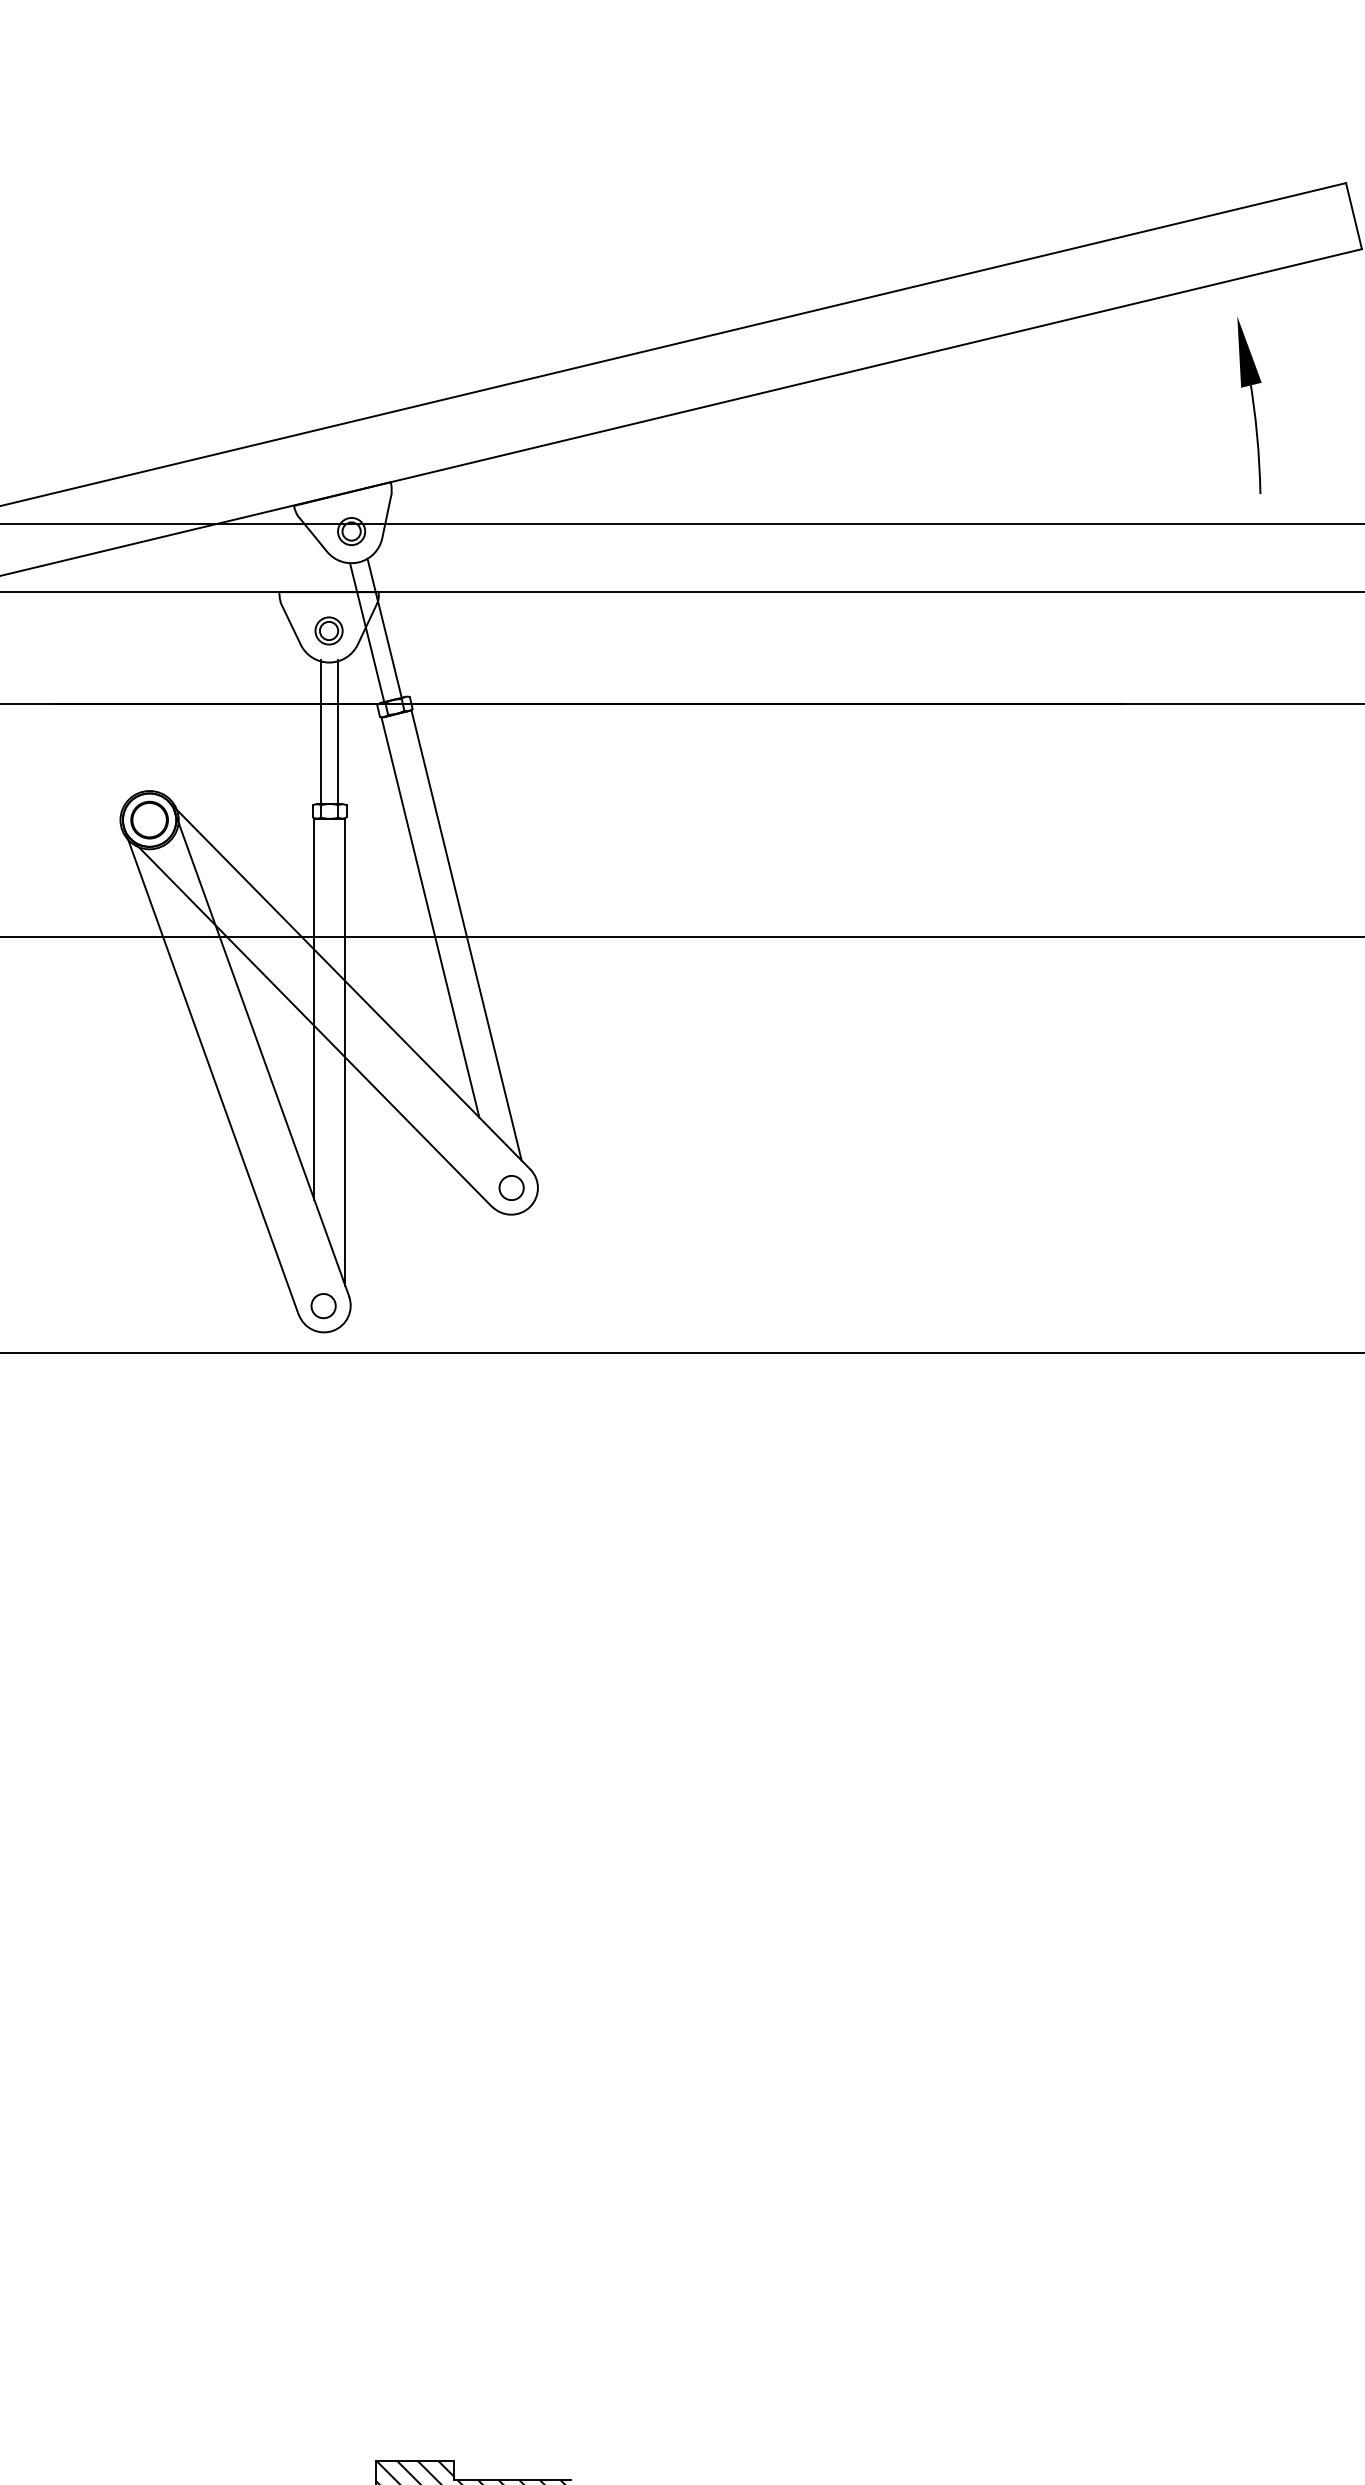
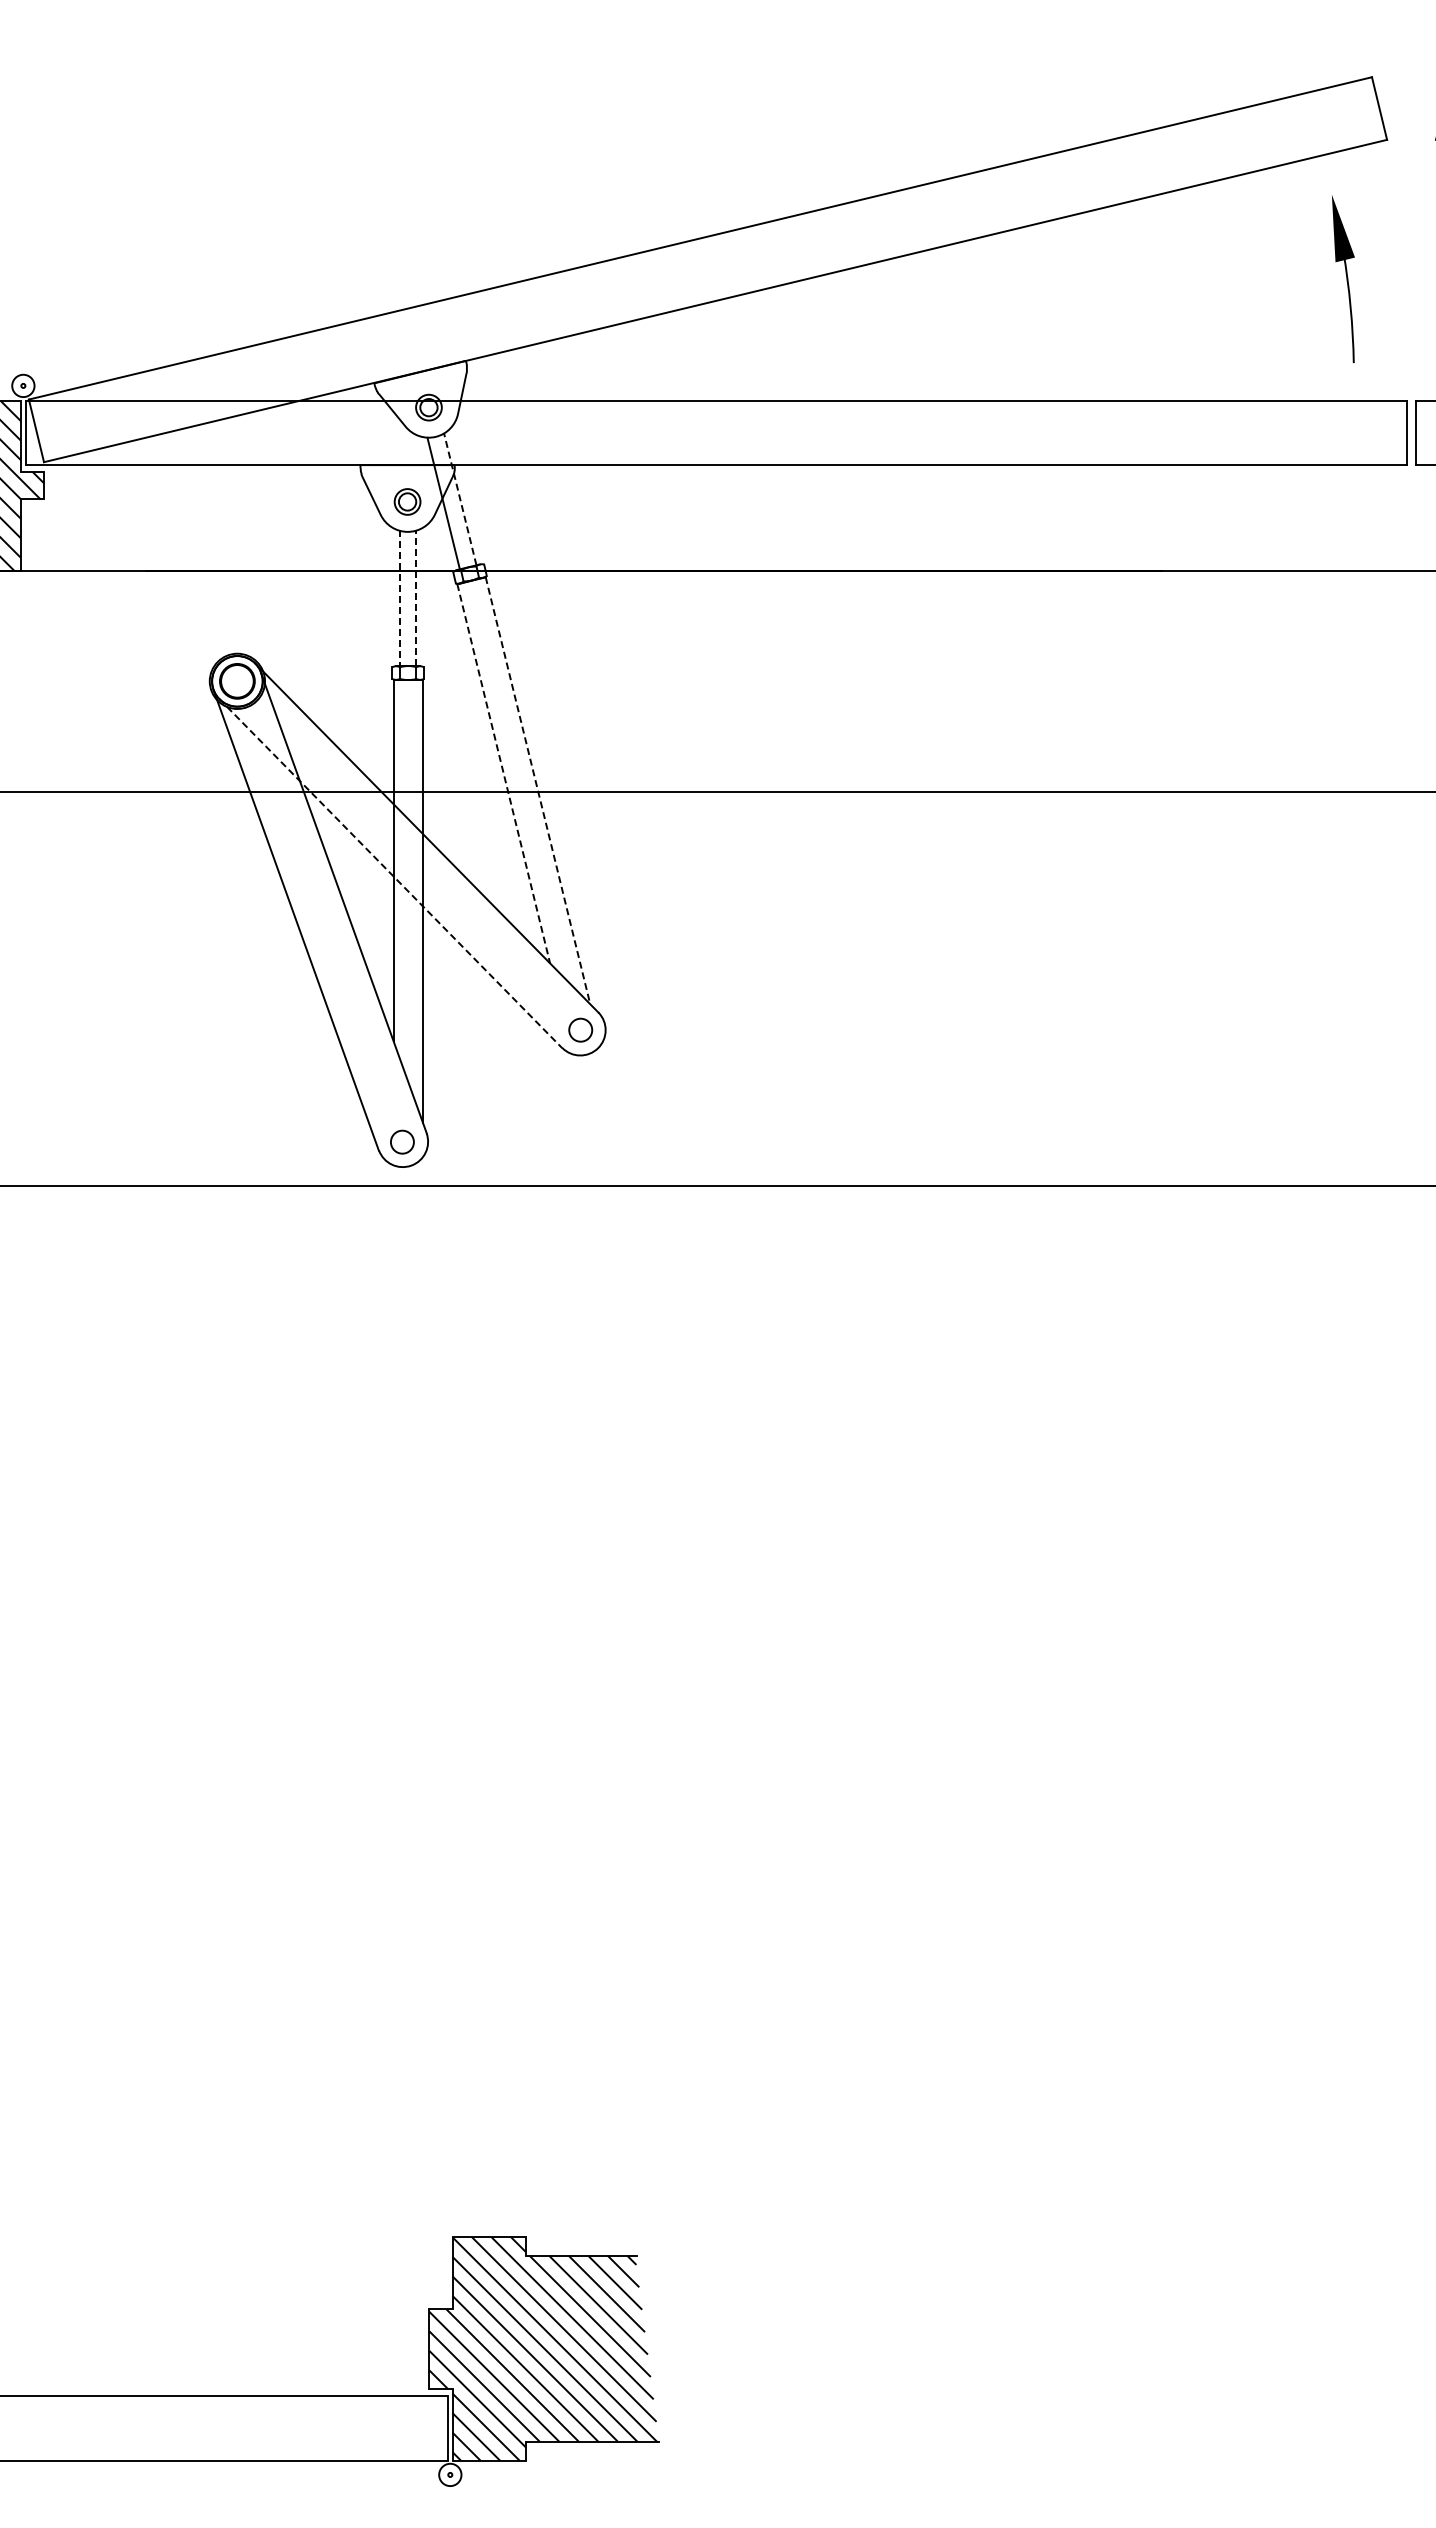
part: (1249, 404) -> (1343, 278), moved
line: (384, 628) -> (460, 499), solid -> dashed
line: (338, 731) -> (416, 597), solid -> dashed
line: (320, 732) -> (399, 598), solid -> dashed
line: (430, 918) -> (503, 774), solid -> dashed
line: (467, 935) -> (538, 790), solid -> dashed
line: (311, 1022) -> (390, 873), solid -> dashed

